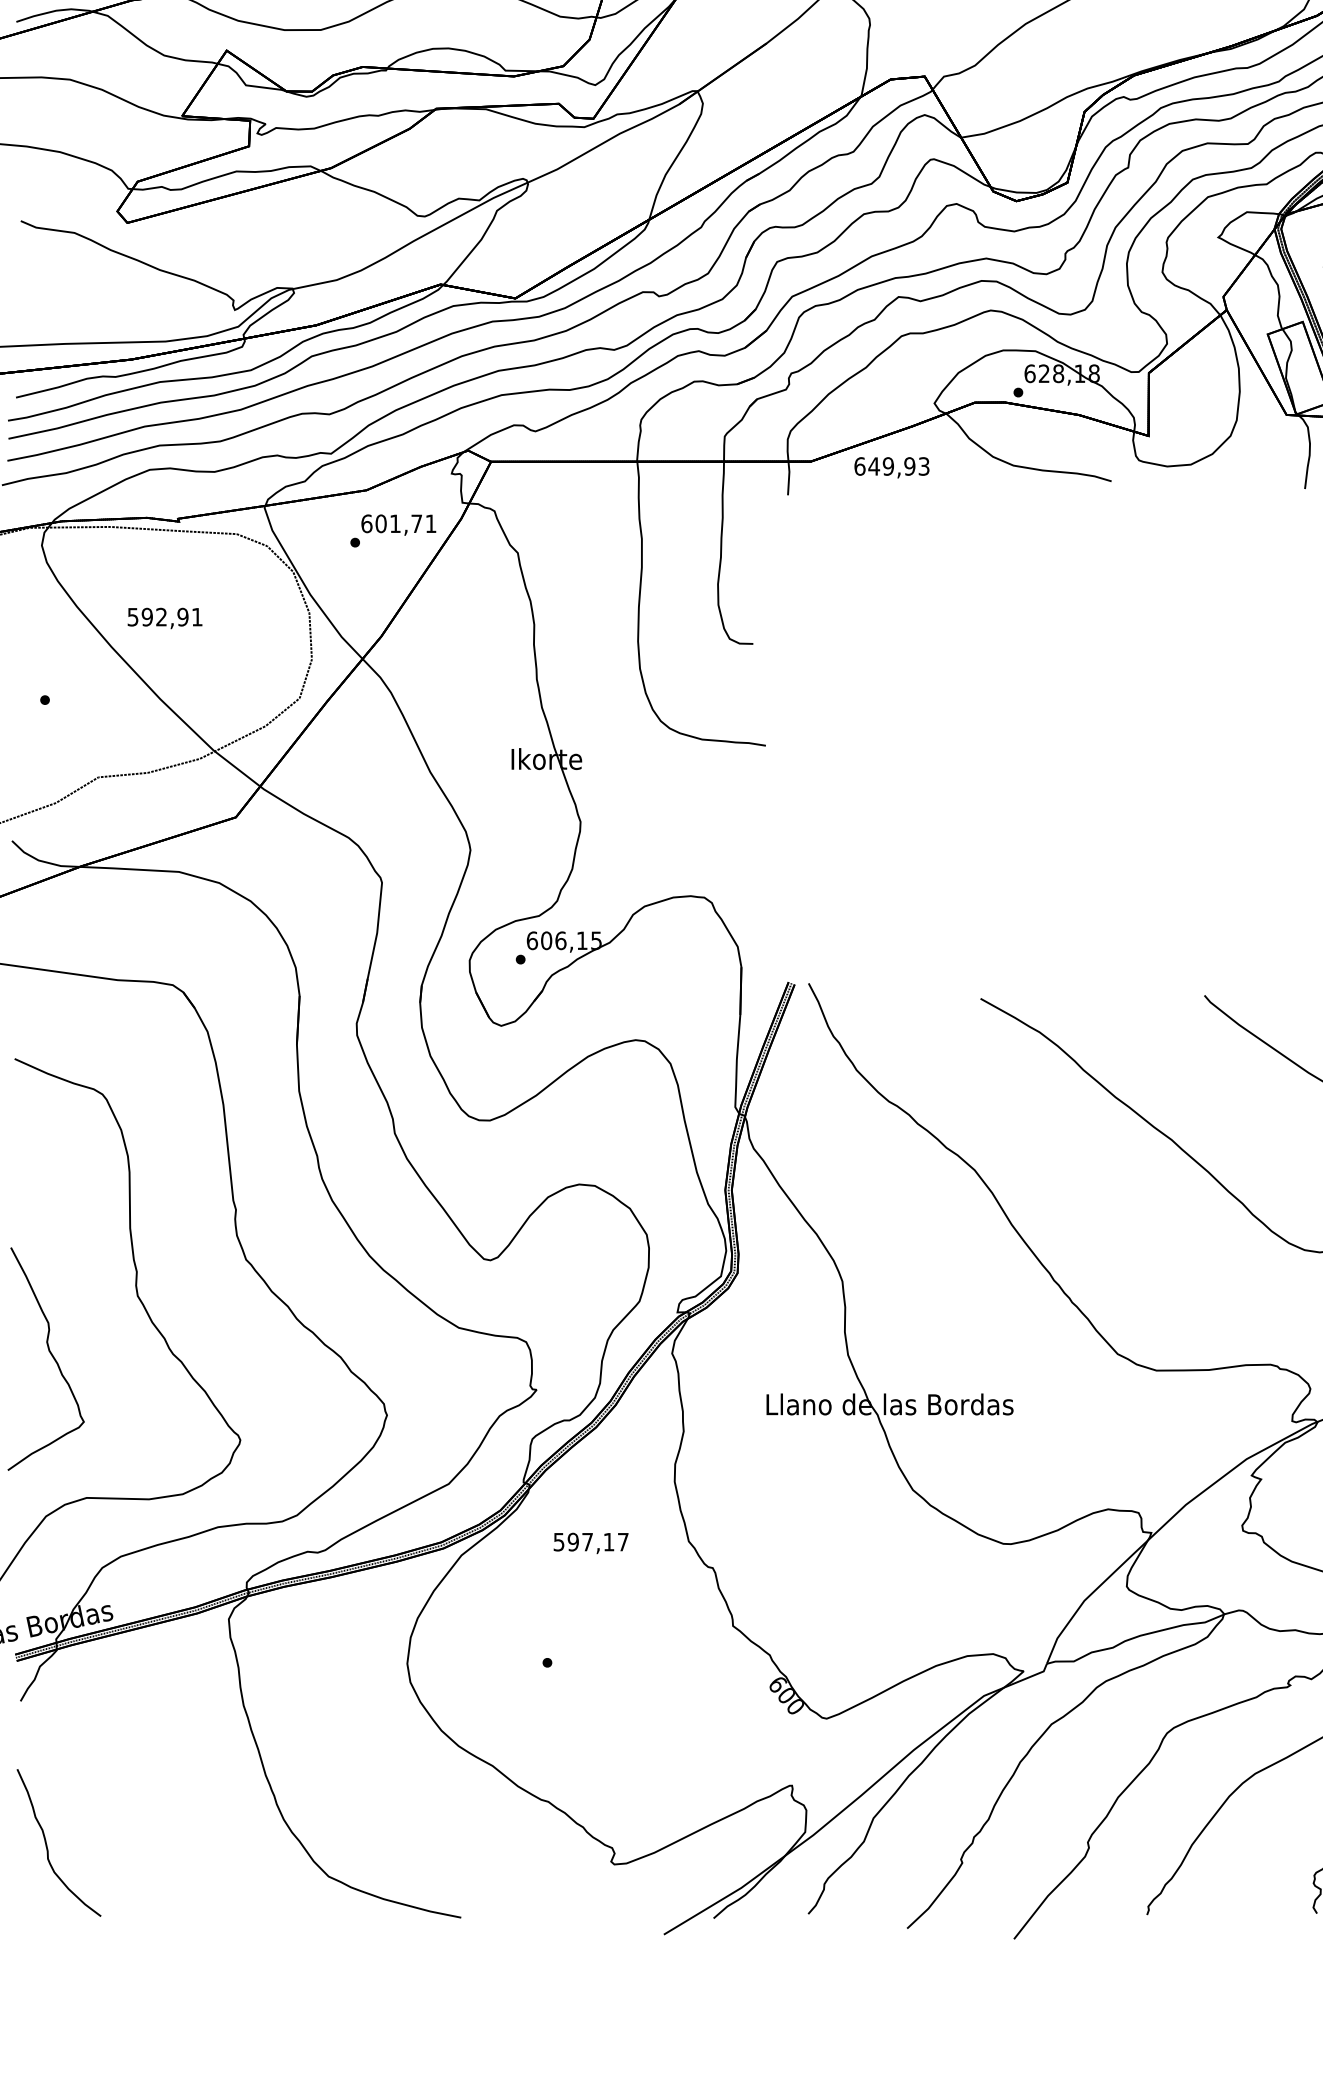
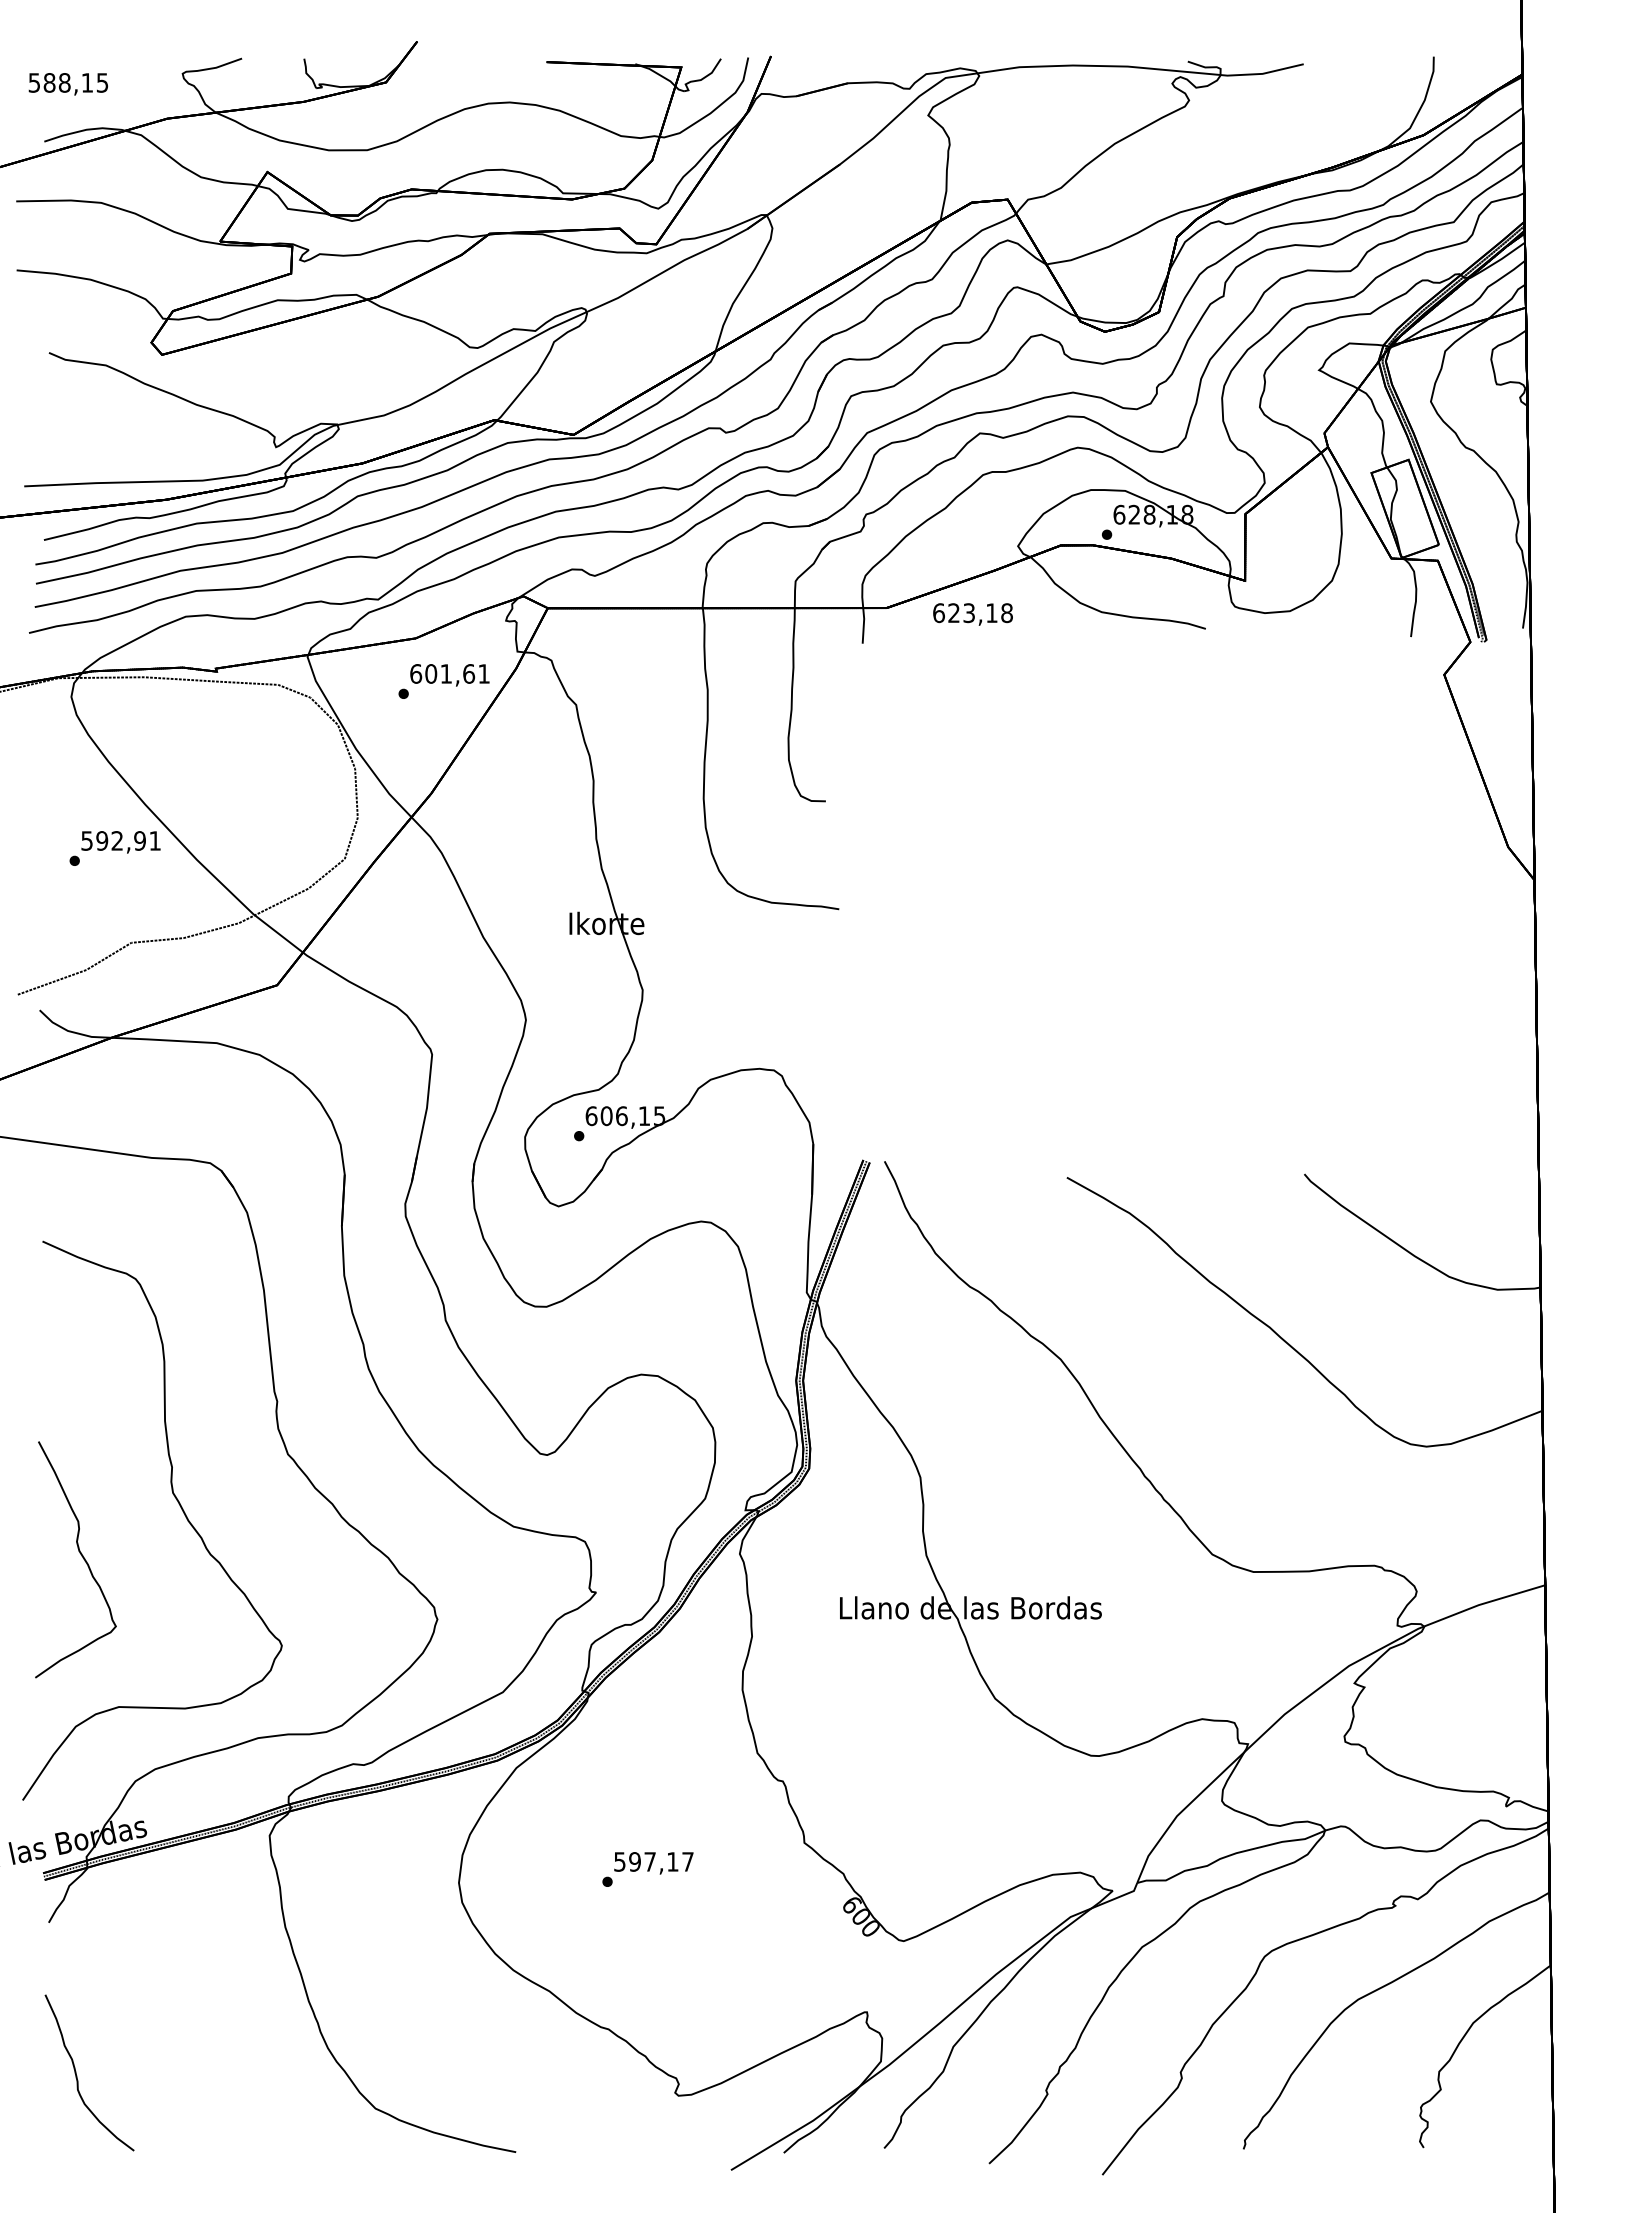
text: (898, 466) -> (979, 613), 649,93 -> 623,18
text: (417, 523) -> (469, 673), 601,71 -> 601,61
text: (164, 618) -> (120, 842), moved
text: (590, 1543) -> (653, 1863), moved

